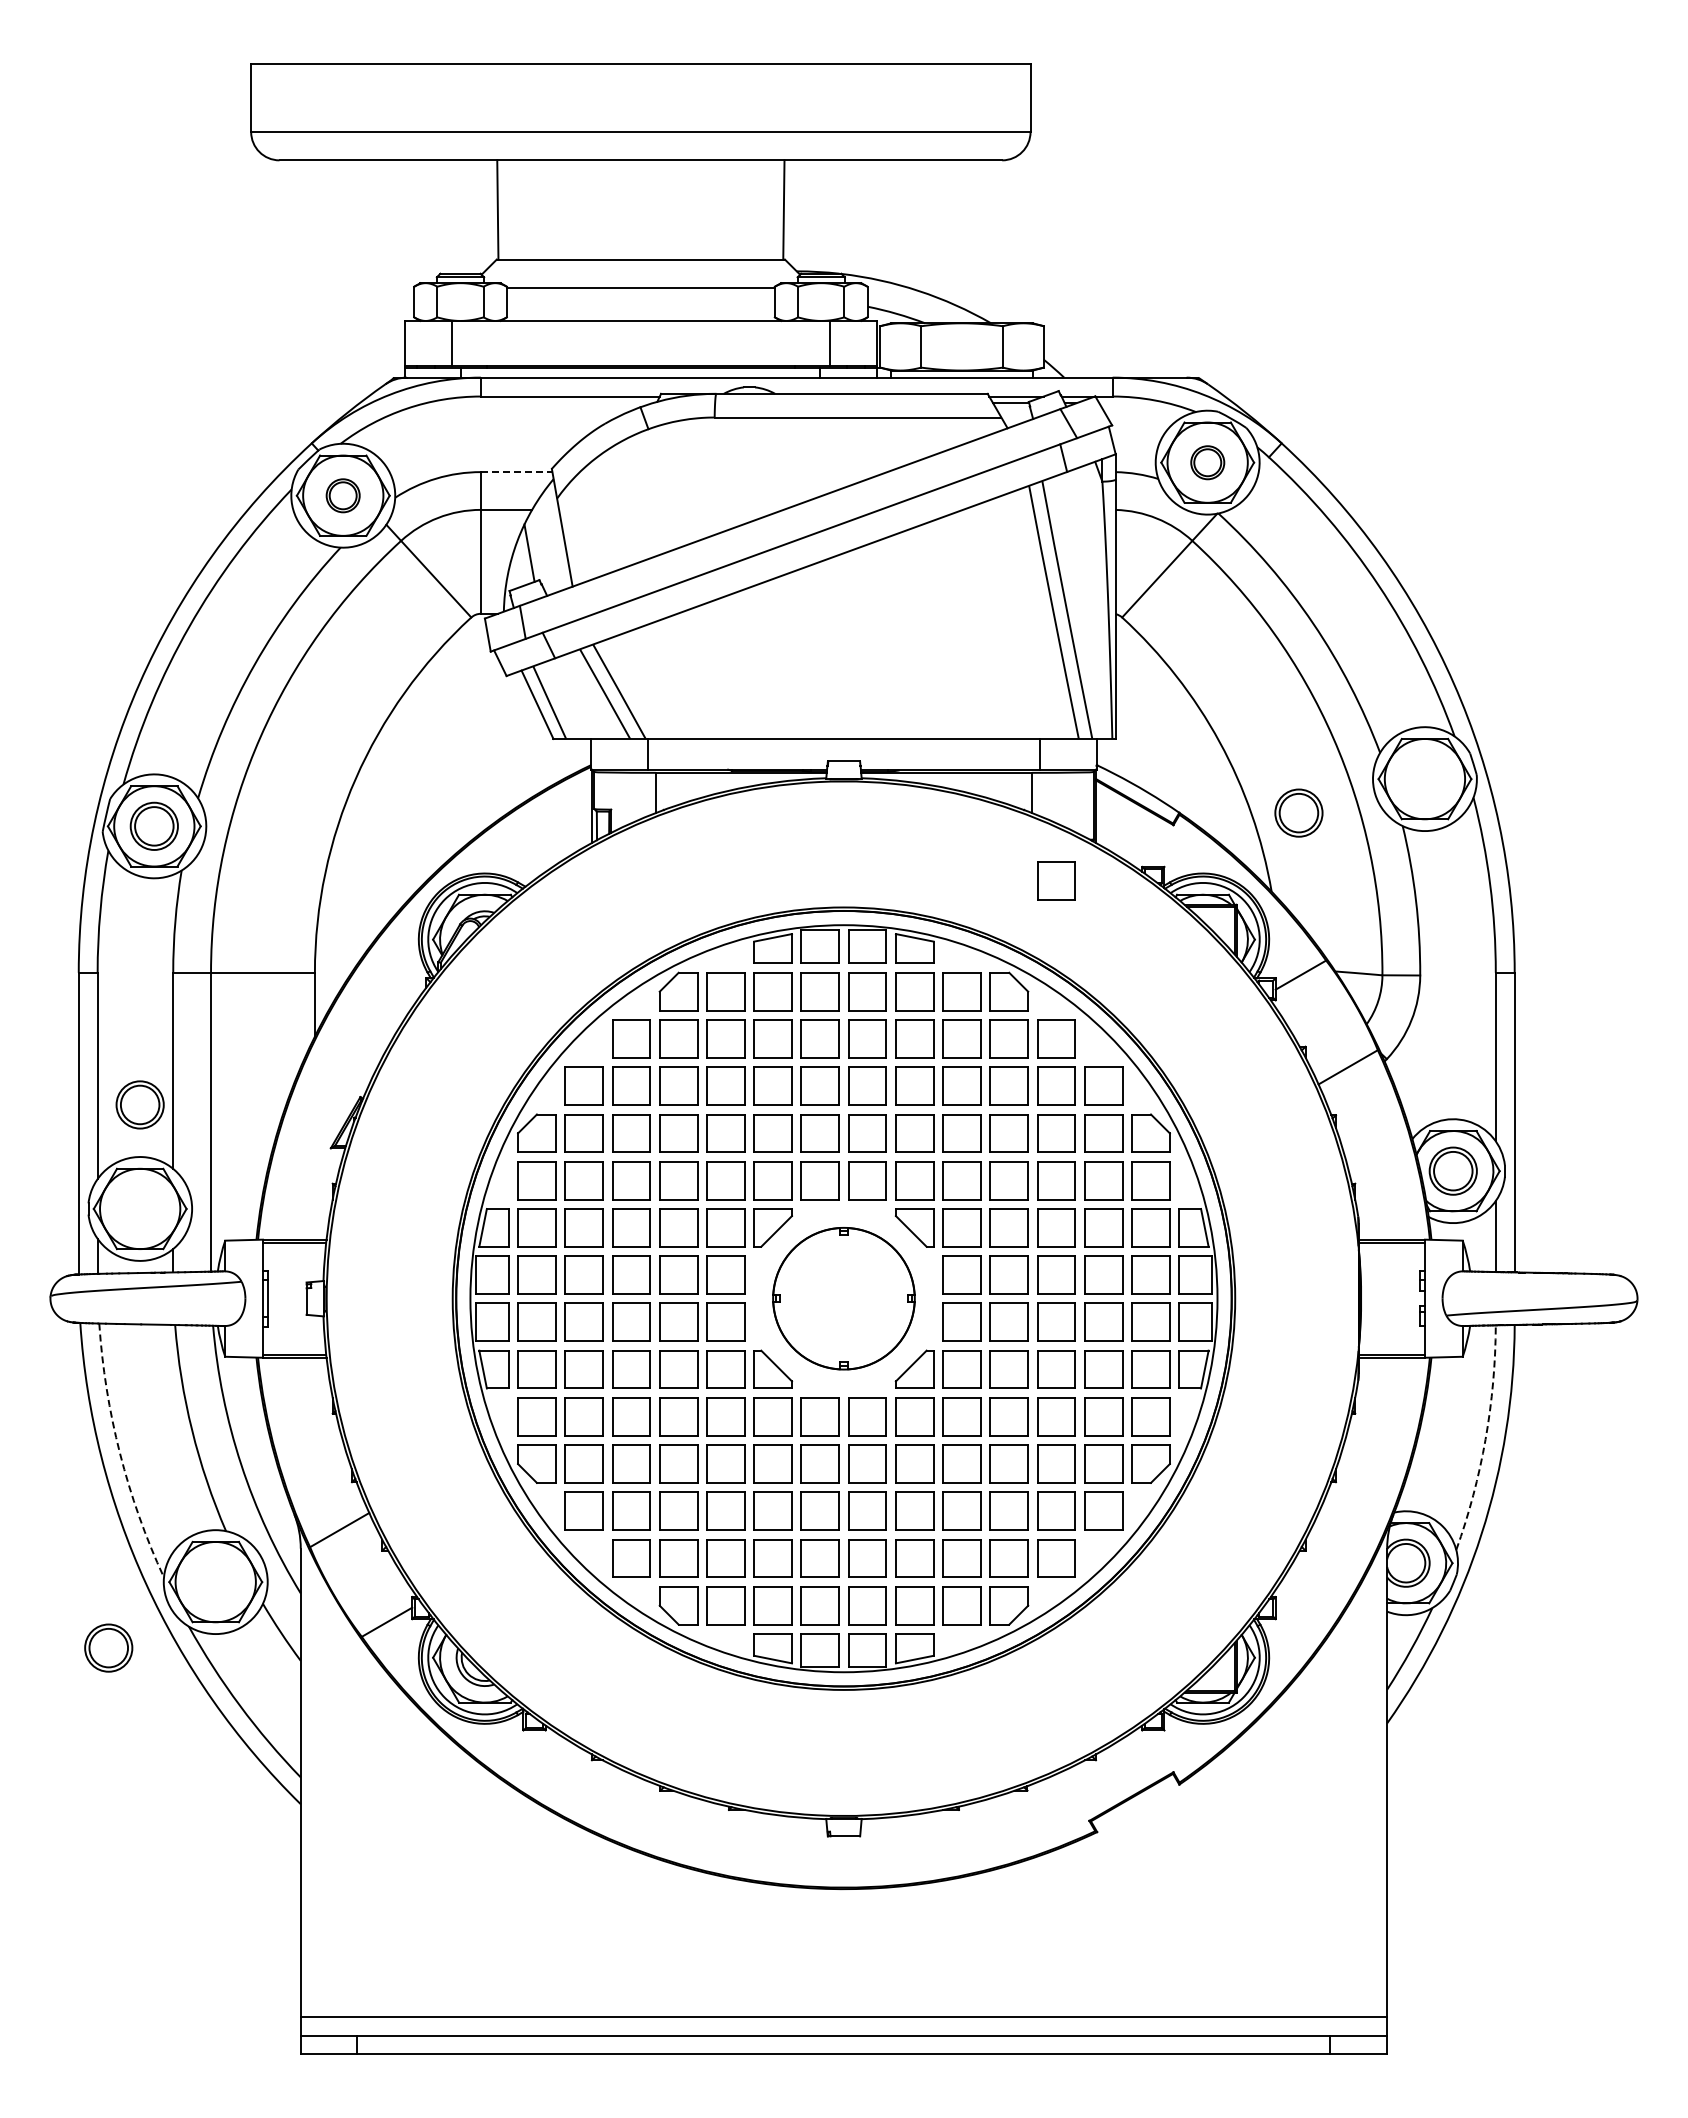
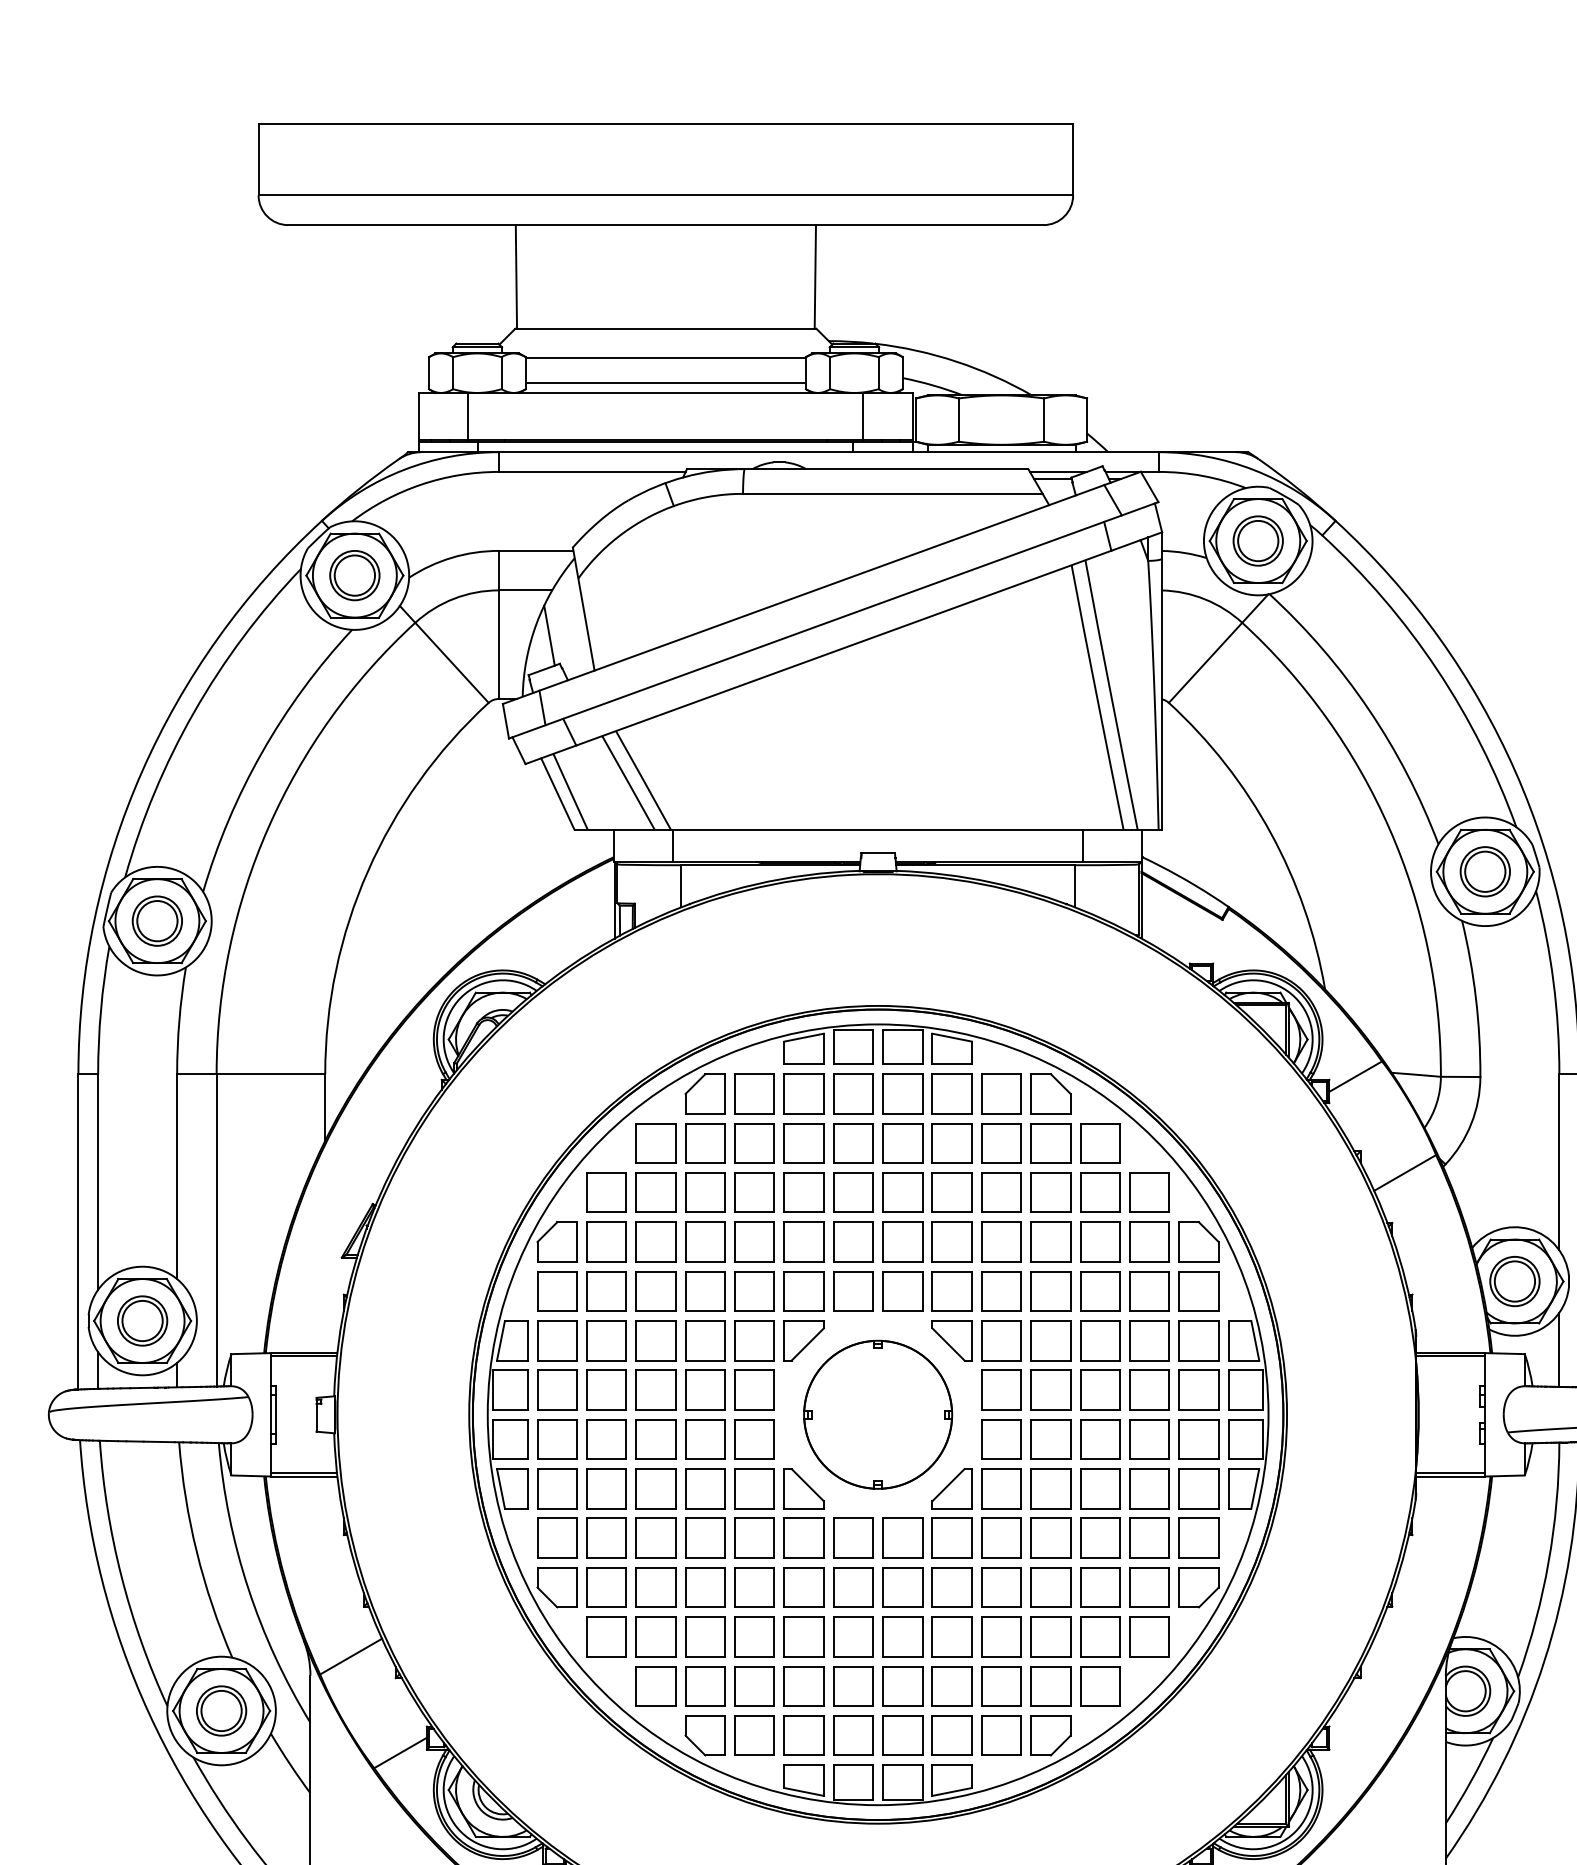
line: (640, 311) -> (665, 383), added
part: (1207, 462) -> (1258, 540), size x1.43
line: (516, 472) -> (535, 551), dashed -> solid
part: (342, 495) -> (354, 575), size x1.43
part: (1298, 812) -> (1484, 871), moved
part: (1056, 880) -> (1100, 977), removed
part: (139, 1104) -> (141, 1320), moved
arc: (1485, 1439) -> (1548, 1561), dashed -> solid
arc: (120, 1453) -> (122, 1576), dashed -> solid
part: (108, 1647) -> (221, 1710), moved

